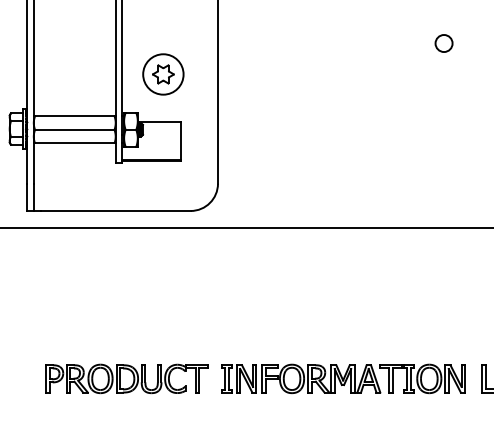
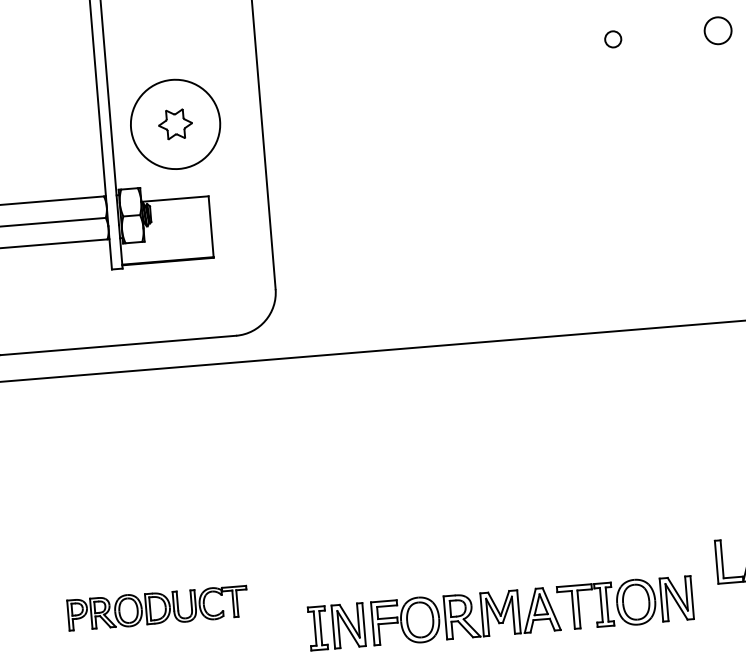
circle: (443, 43) -> (612, 39), size x0.6
circle: (163, 74) -> (175, 124), size x1.4
part: (126, 378) -> (156, 607), size x0.7
part: (343, 378) -> (501, 612), moved

